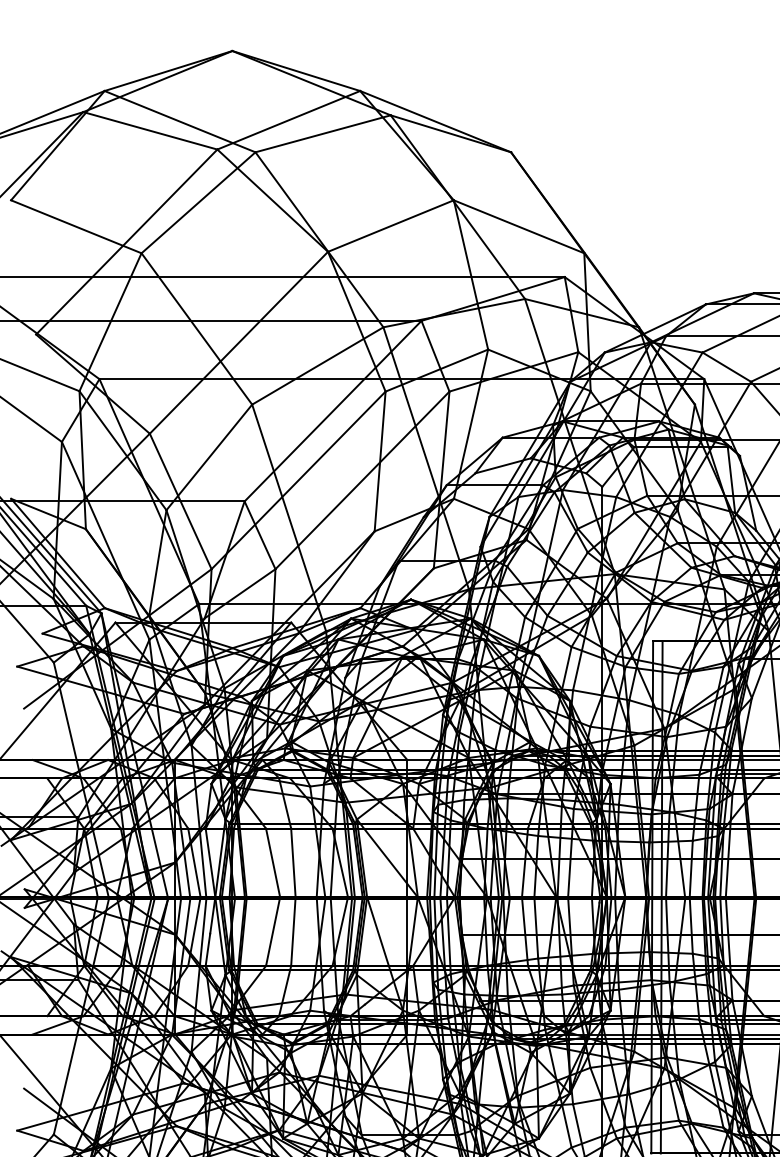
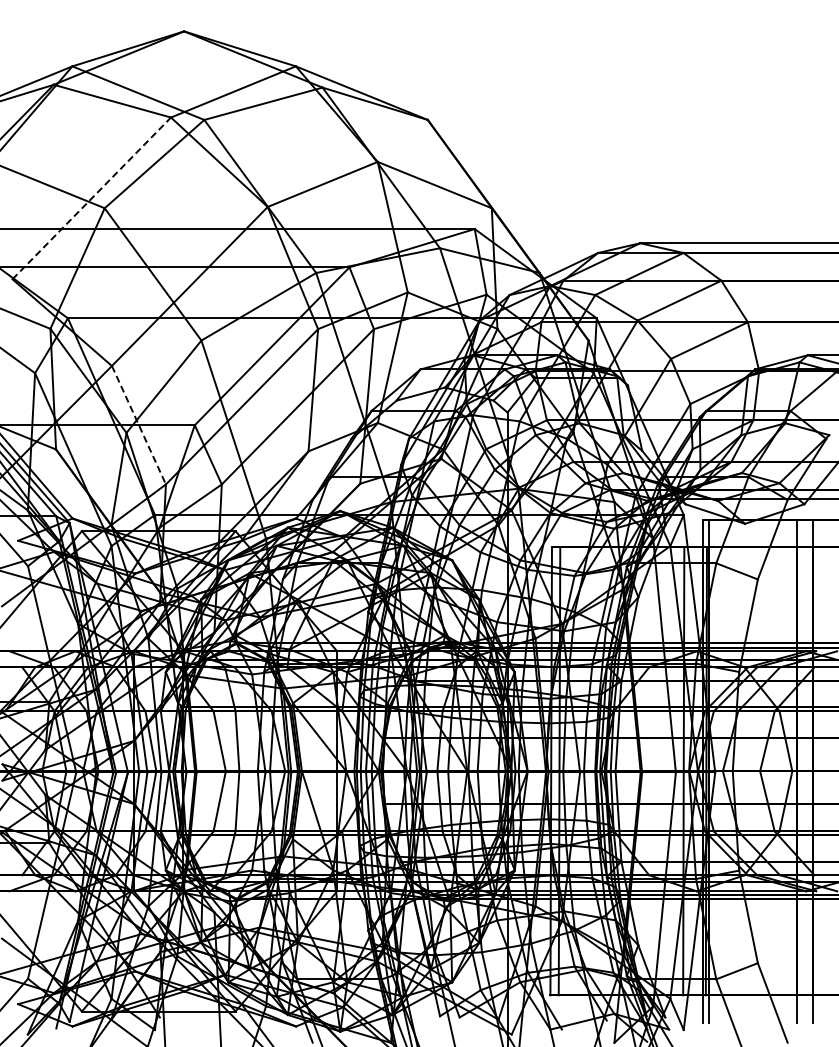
line: (127, 242) -> (92, 198), solid -> dashed
line: (181, 501) -> (139, 425), solid -> dashed

